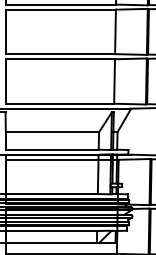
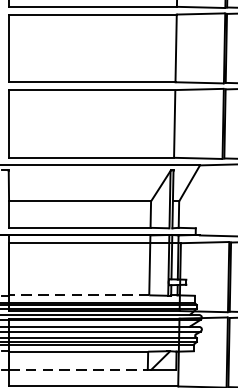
line: (51, 194) -> (78, 296), solid -> dashed
line: (51, 242) -> (78, 369), solid -> dashed

